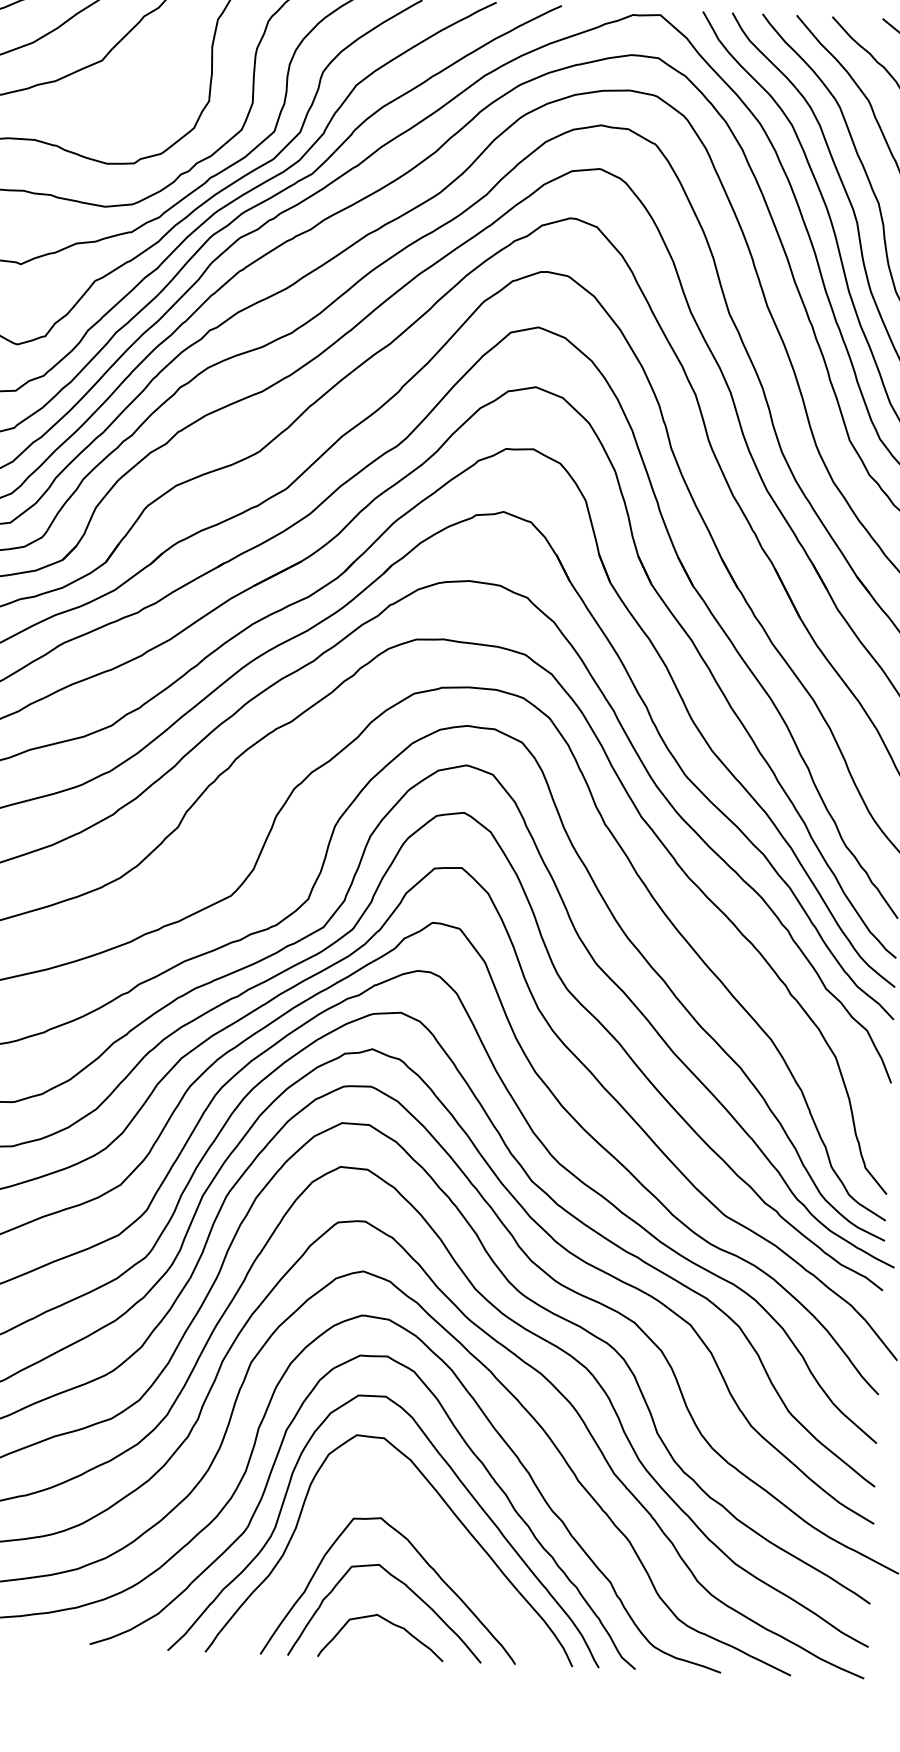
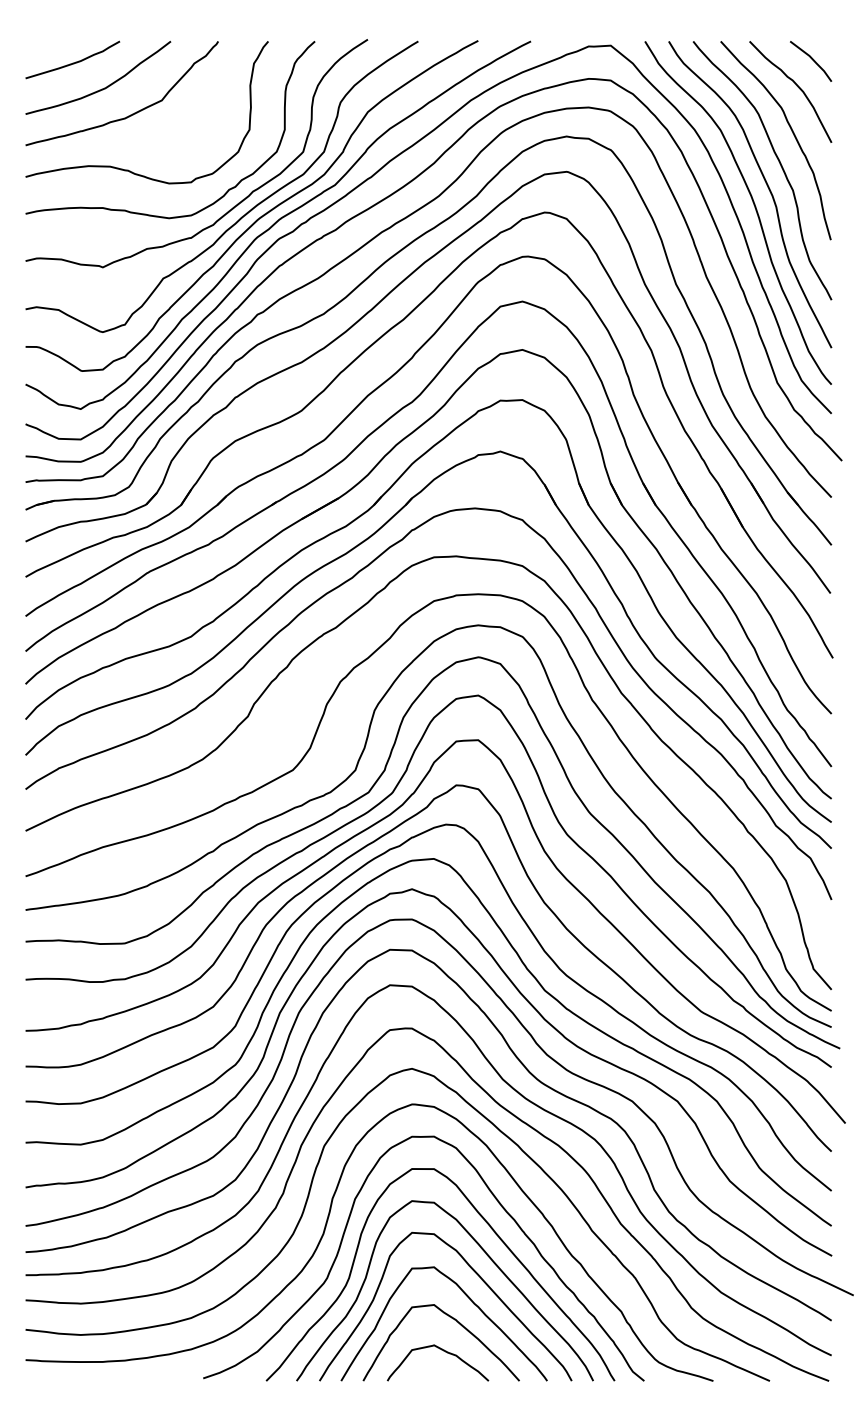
curve: (433, 1529) -> (476, 1274), added

